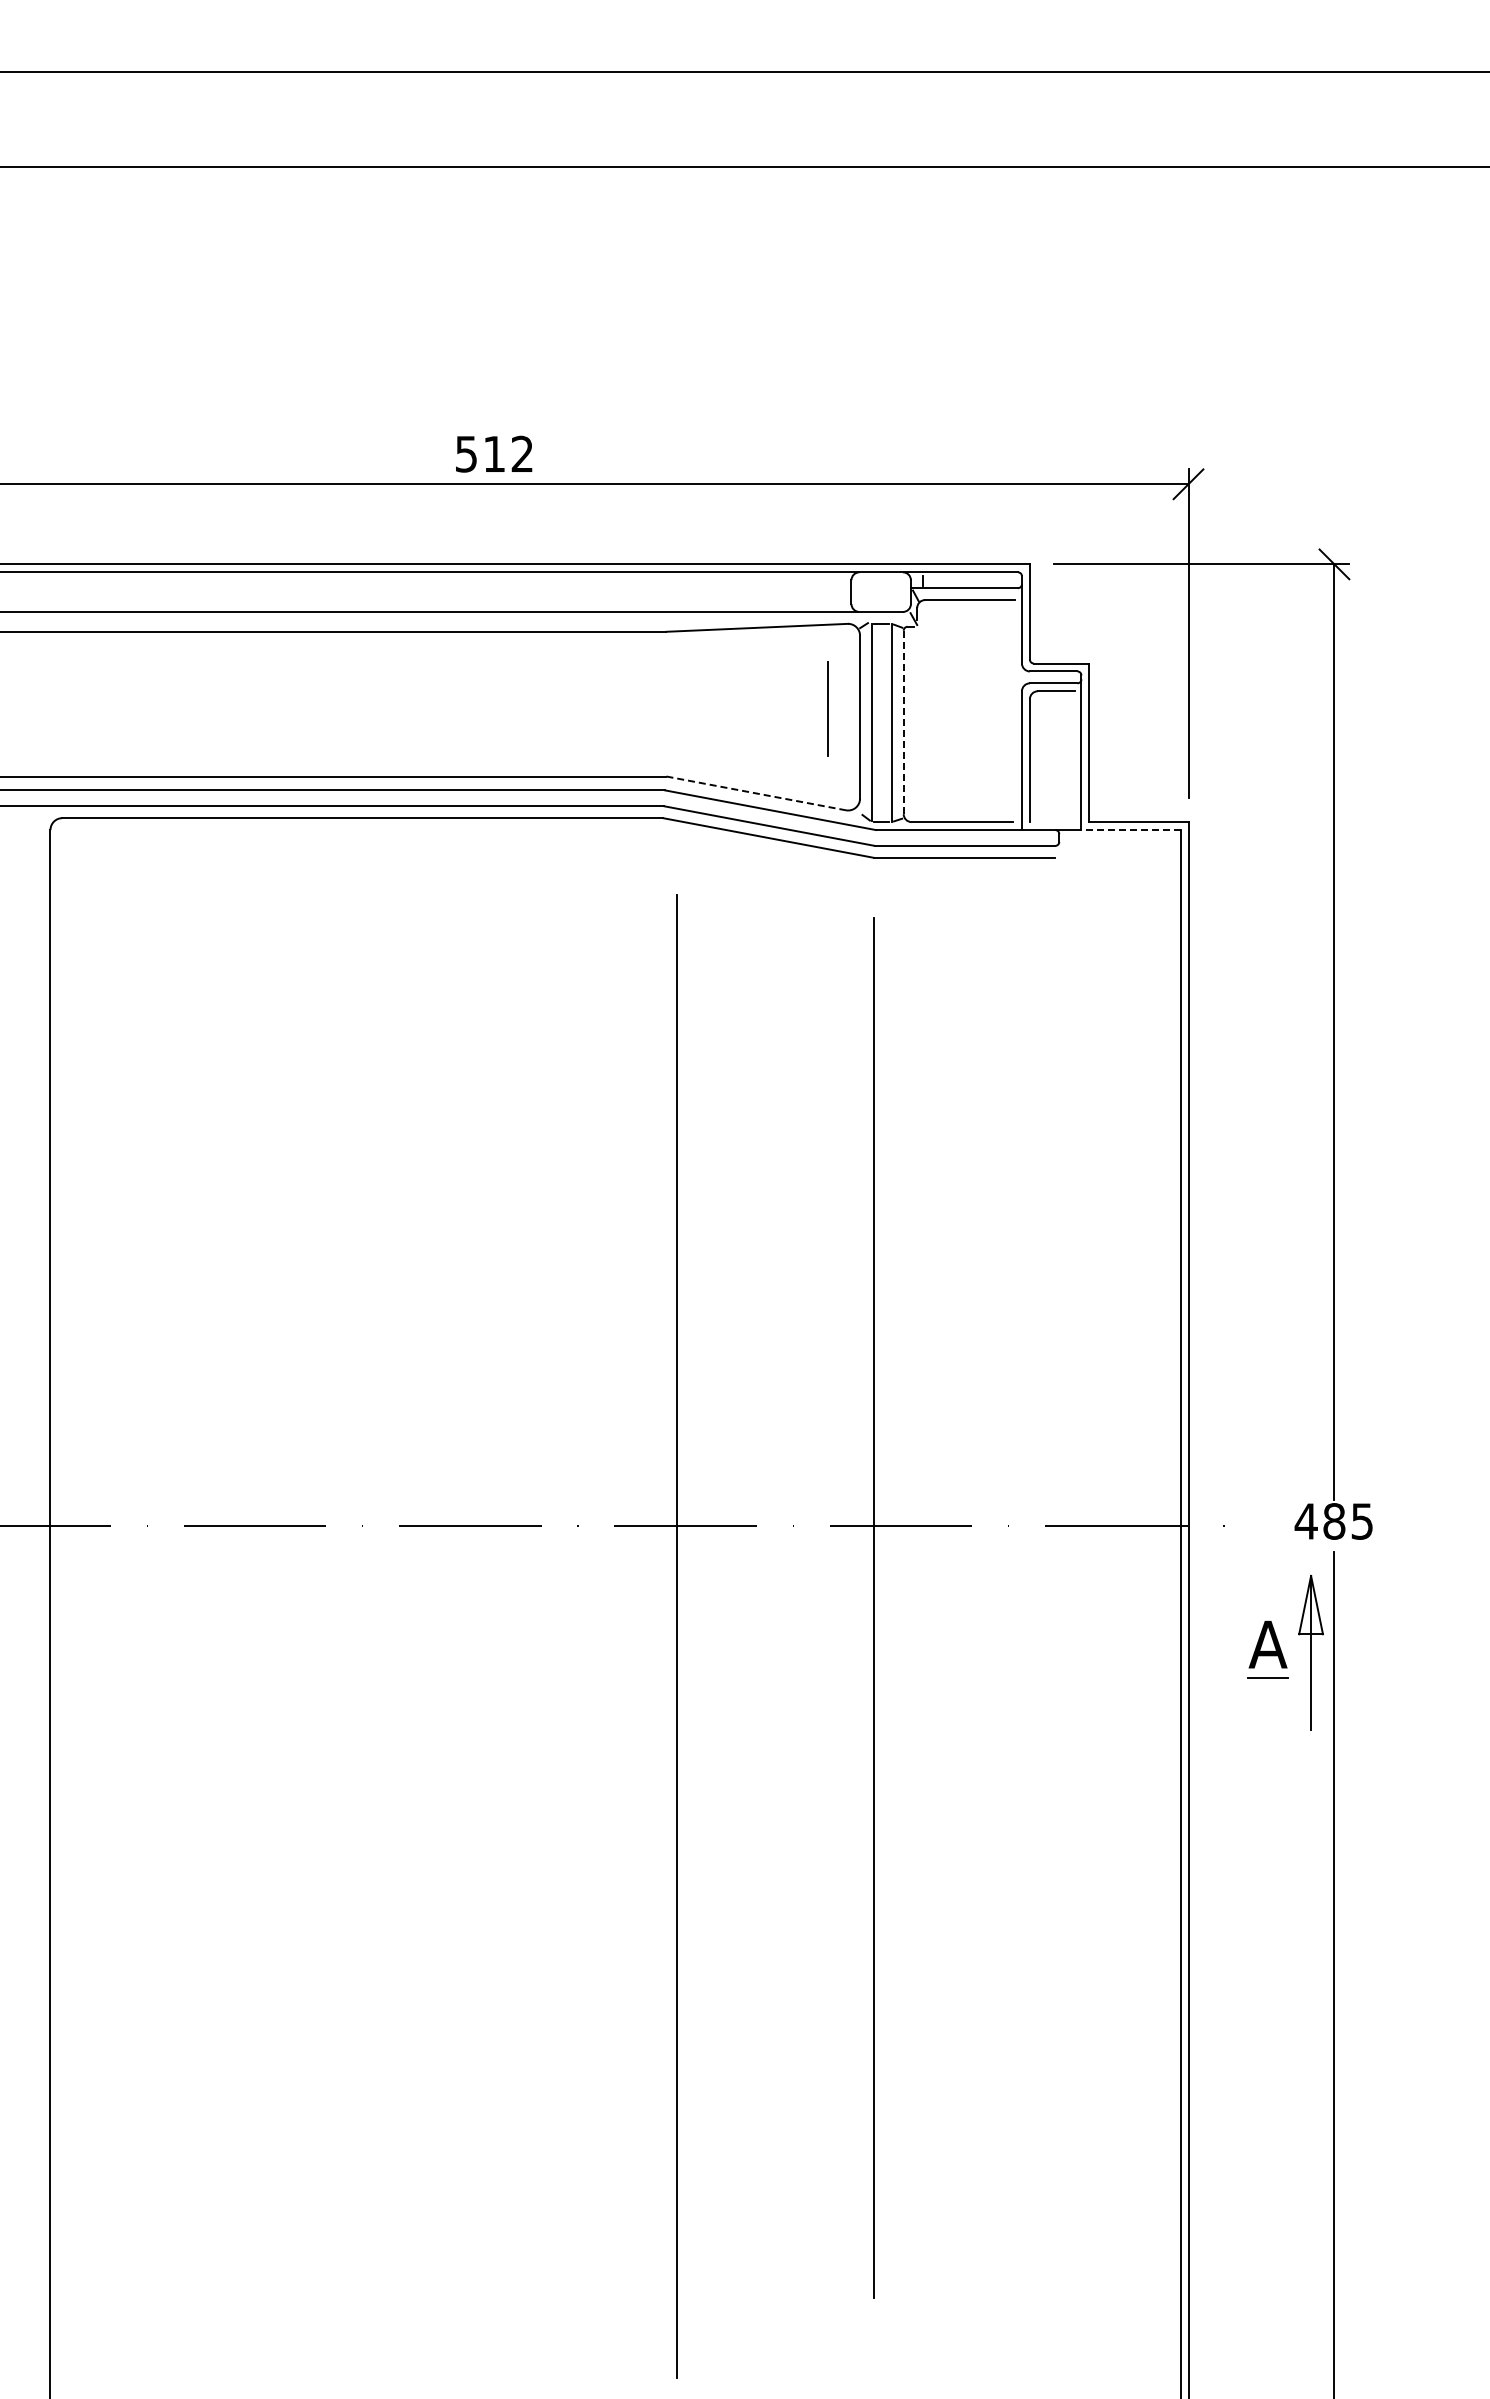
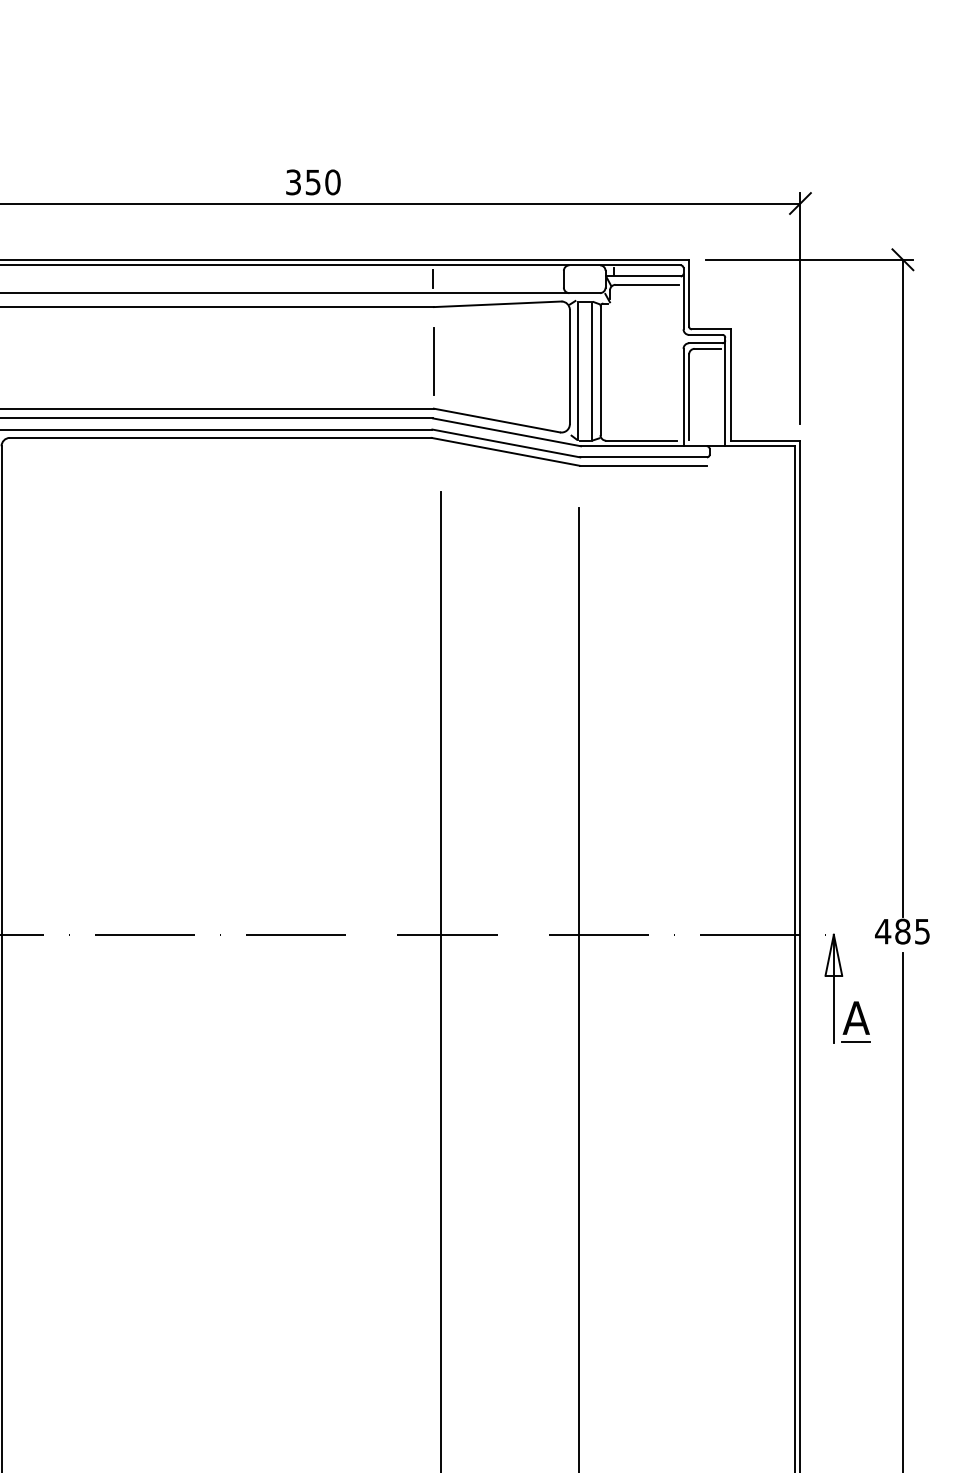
text: (494, 453) -> (313, 181), 512 -> 350
line: (665, 591) -> (433, 278), added
line: (827, 708) -> (433, 360), moved
line: (903, 722) -> (600, 370), dashed -> solid
line: (756, 793) -> (497, 420), dashed -> solid
line: (1131, 830) -> (760, 446), dashed -> solid
part: (1310, 1652) -> (833, 988), moved

